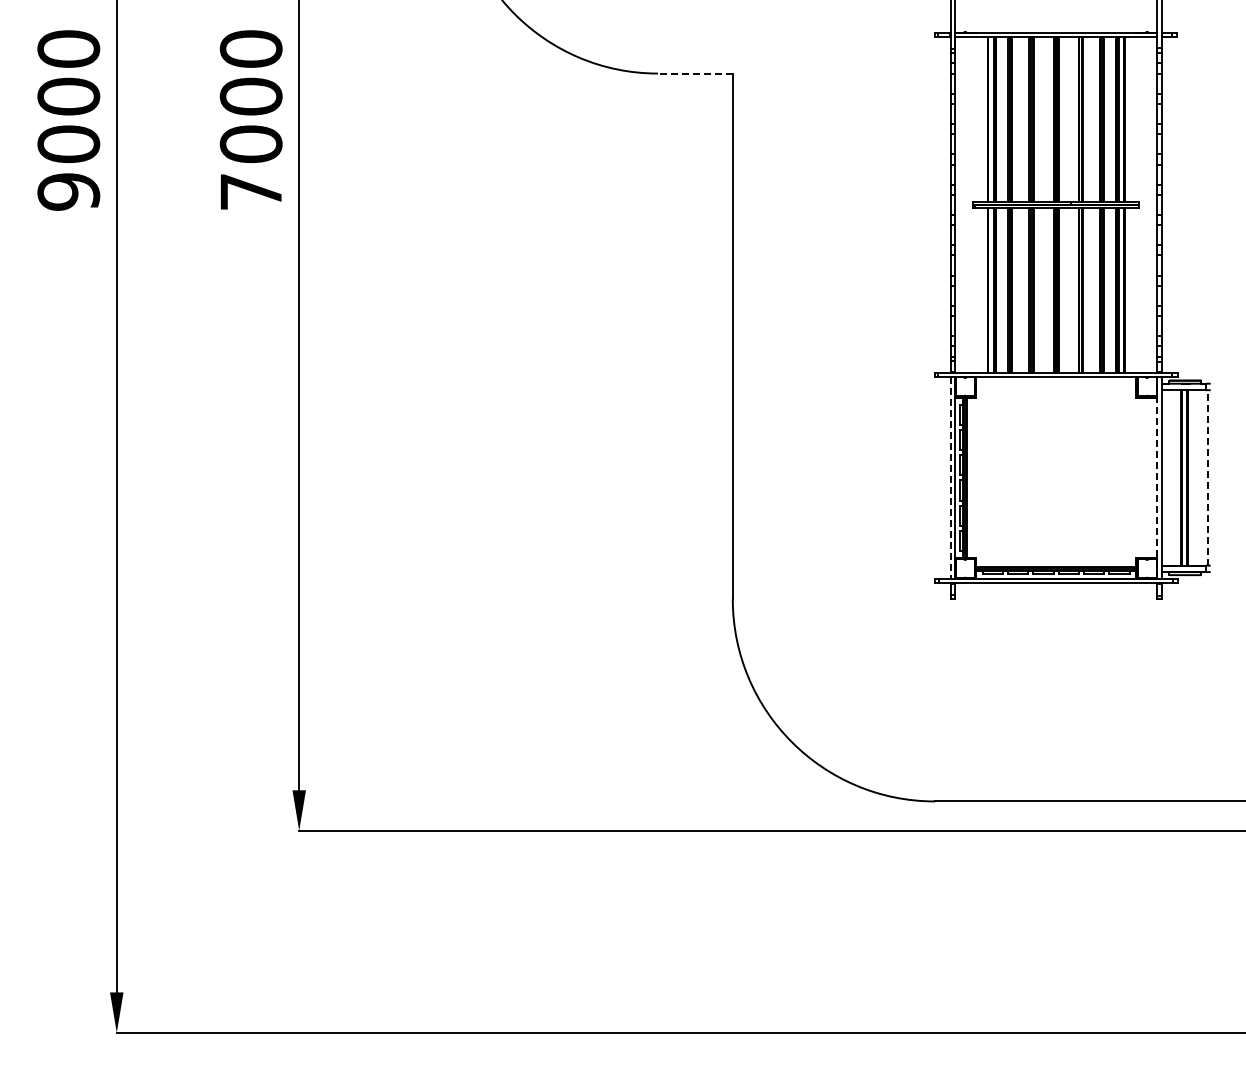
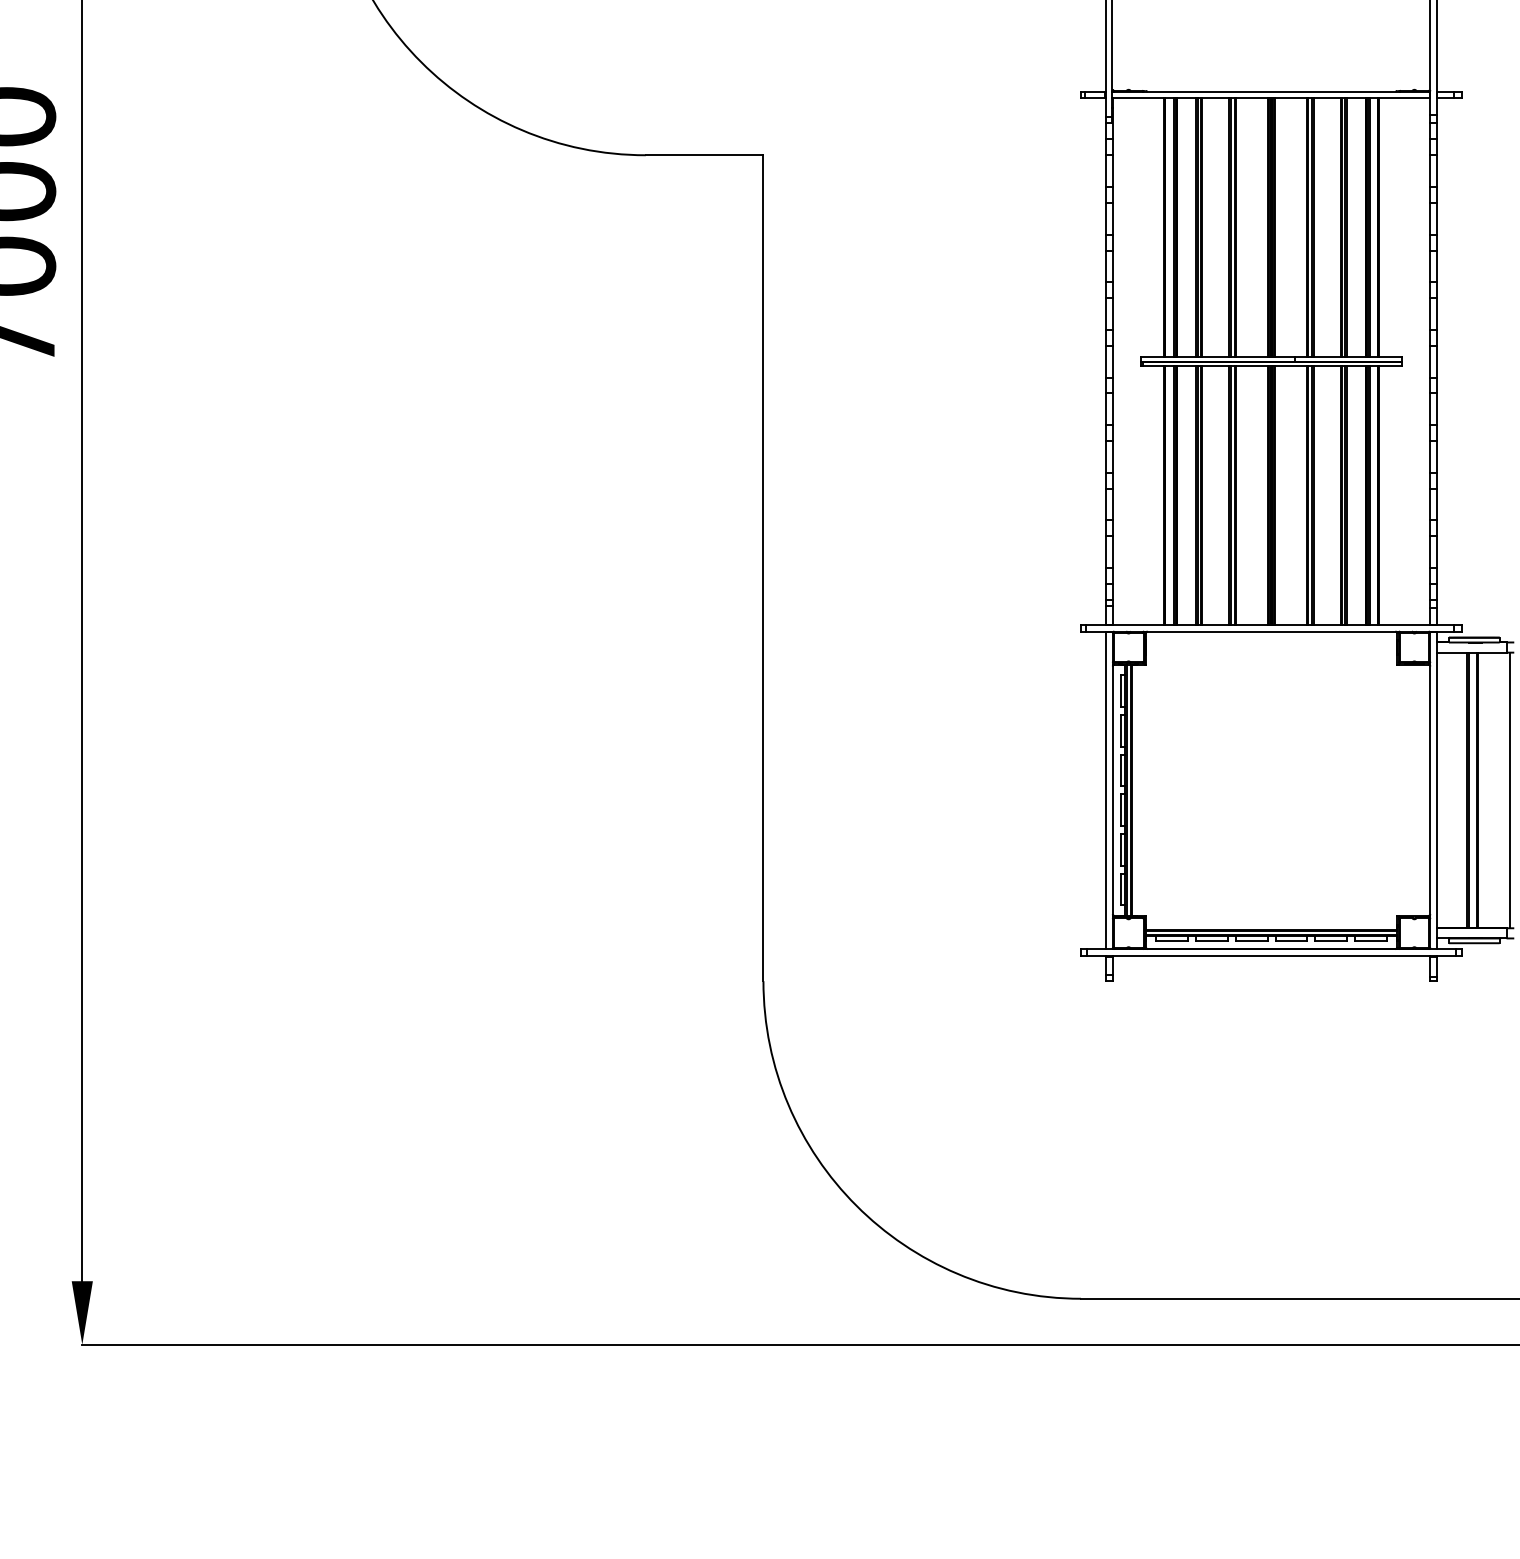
line: (694, 73) -> (703, 155), dashed -> solid
line: (1157, 477) -> (1430, 789), dashed -> solid
line: (1208, 477) -> (1510, 789), dashed -> solid
line: (950, 478) -> (1105, 791), dashed -> solid

